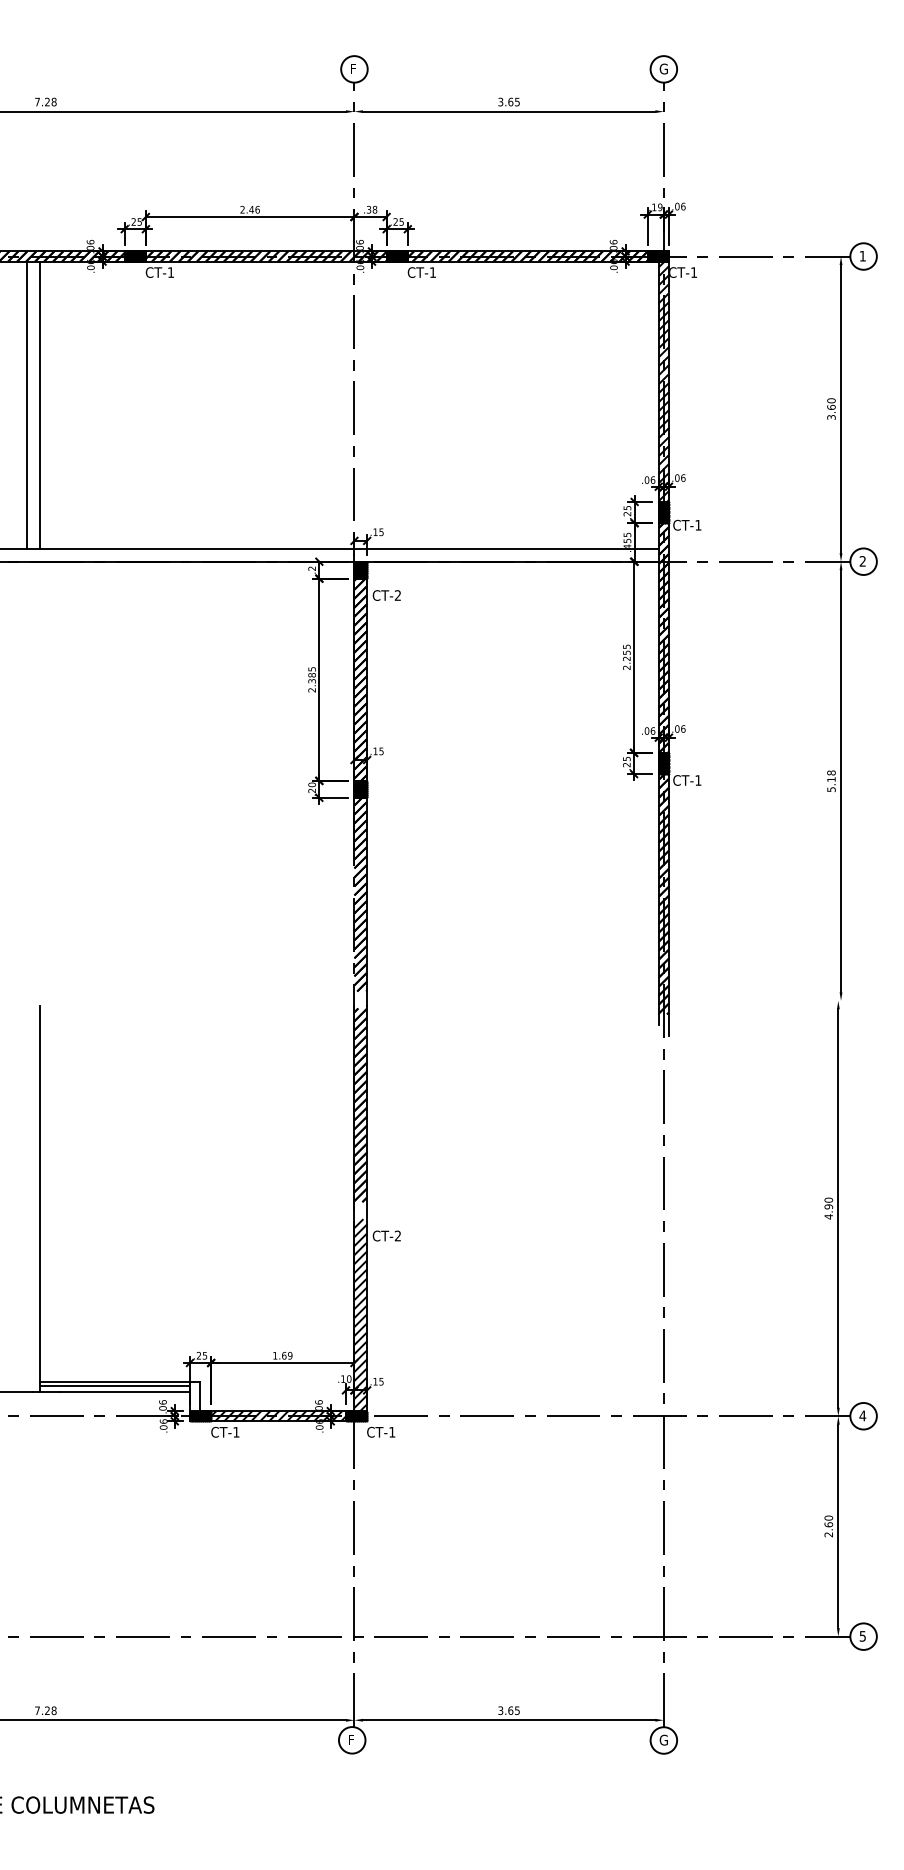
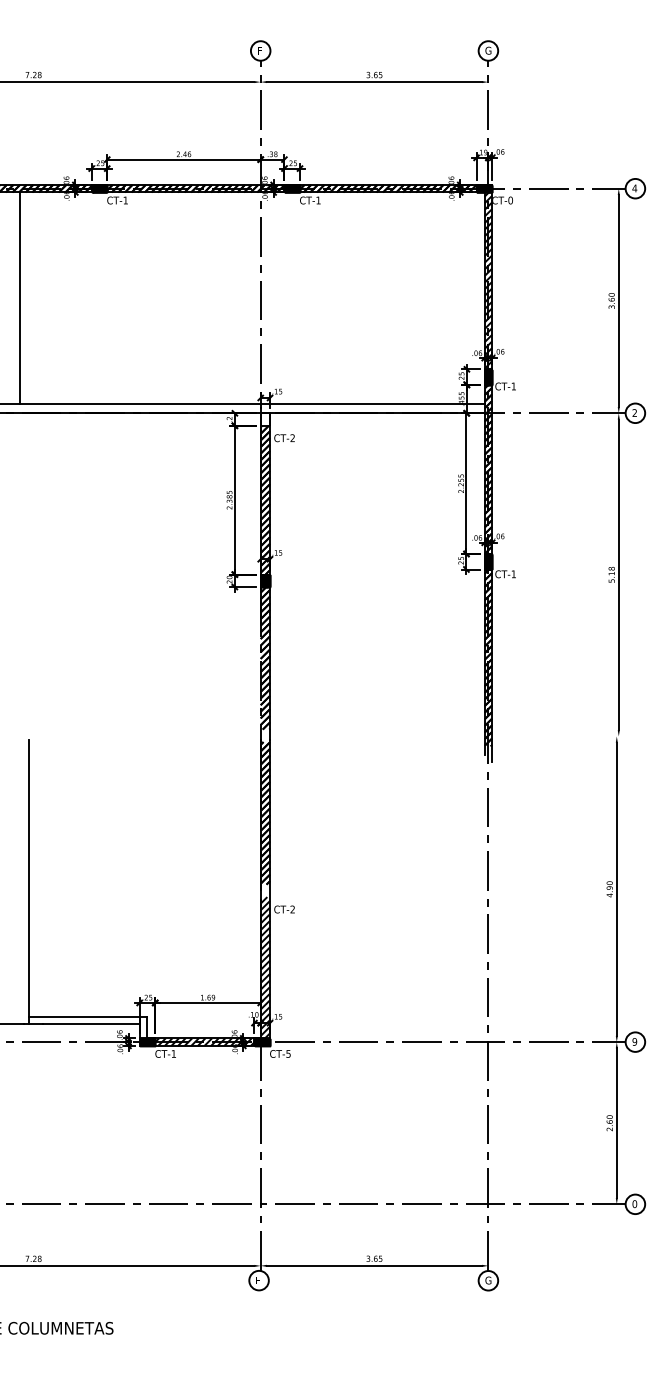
text: (862, 256) -> (634, 188), 1 -> 4
text: (693, 272) -> (510, 200), CT-1 -> CT-0
line: (39, 405) -> (28, 298), removed
hatch: (360, 570) -> (265, 419), removed
line: (114, 1386) -> (84, 1020), removed
text: (862, 1415) -> (634, 1041), 4 -> 9
text: (392, 1432) -> (288, 1054), CT-1 -> CT-5
text: (862, 1636) -> (634, 1204), 5 -> 0

